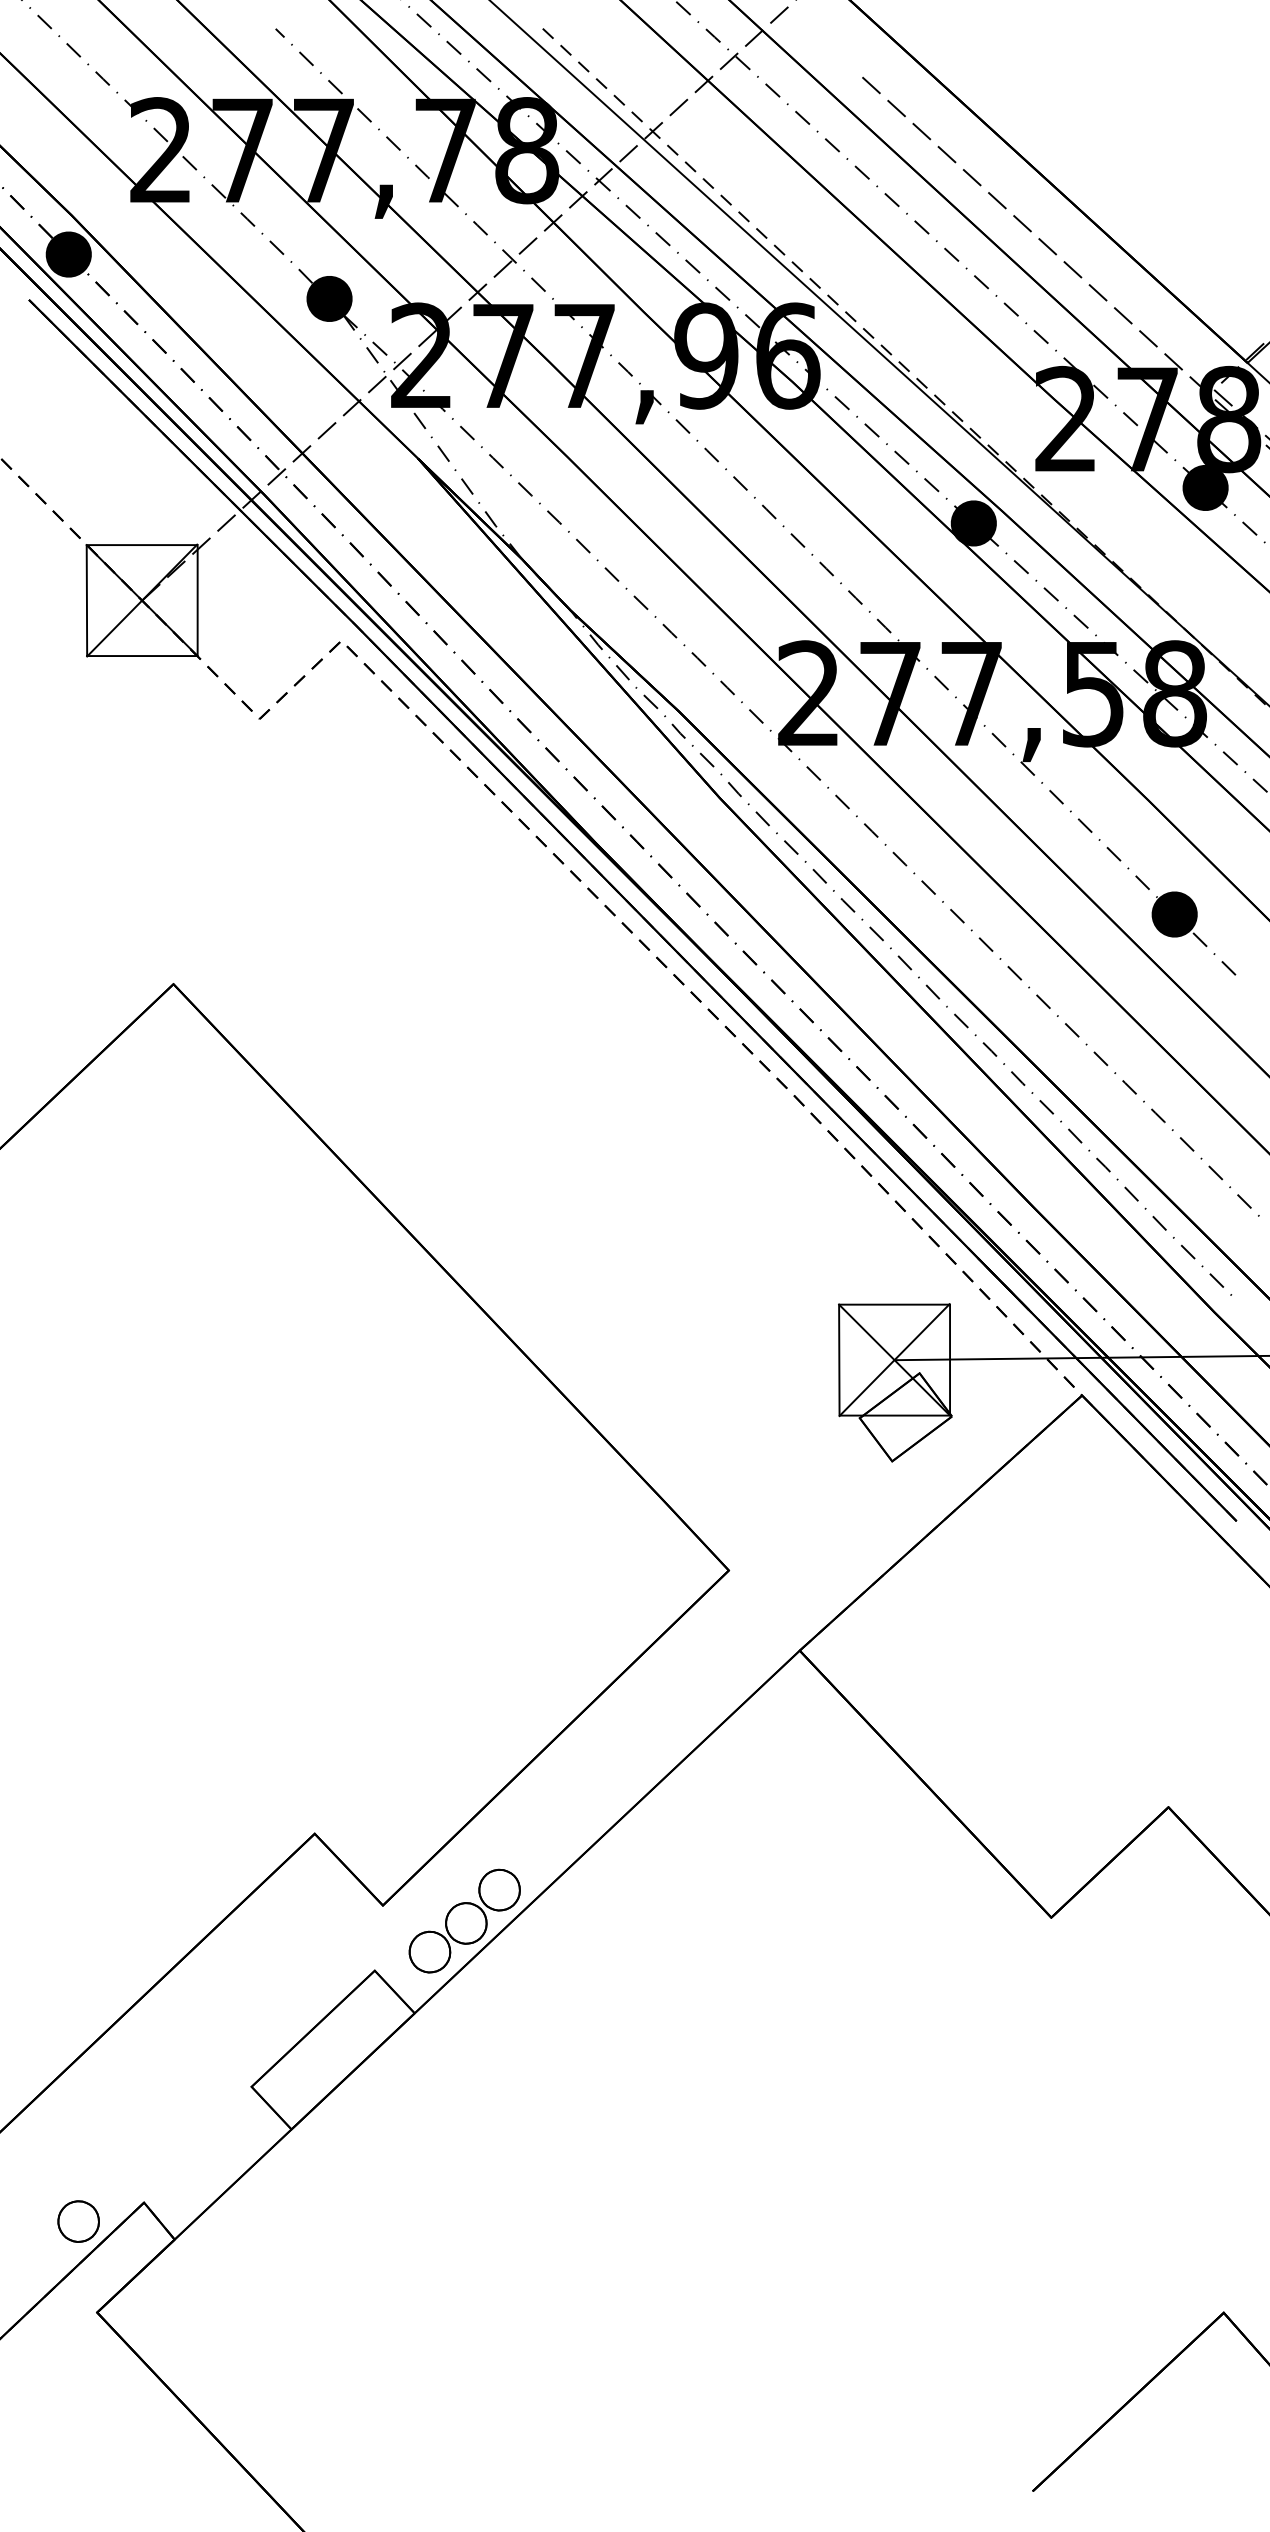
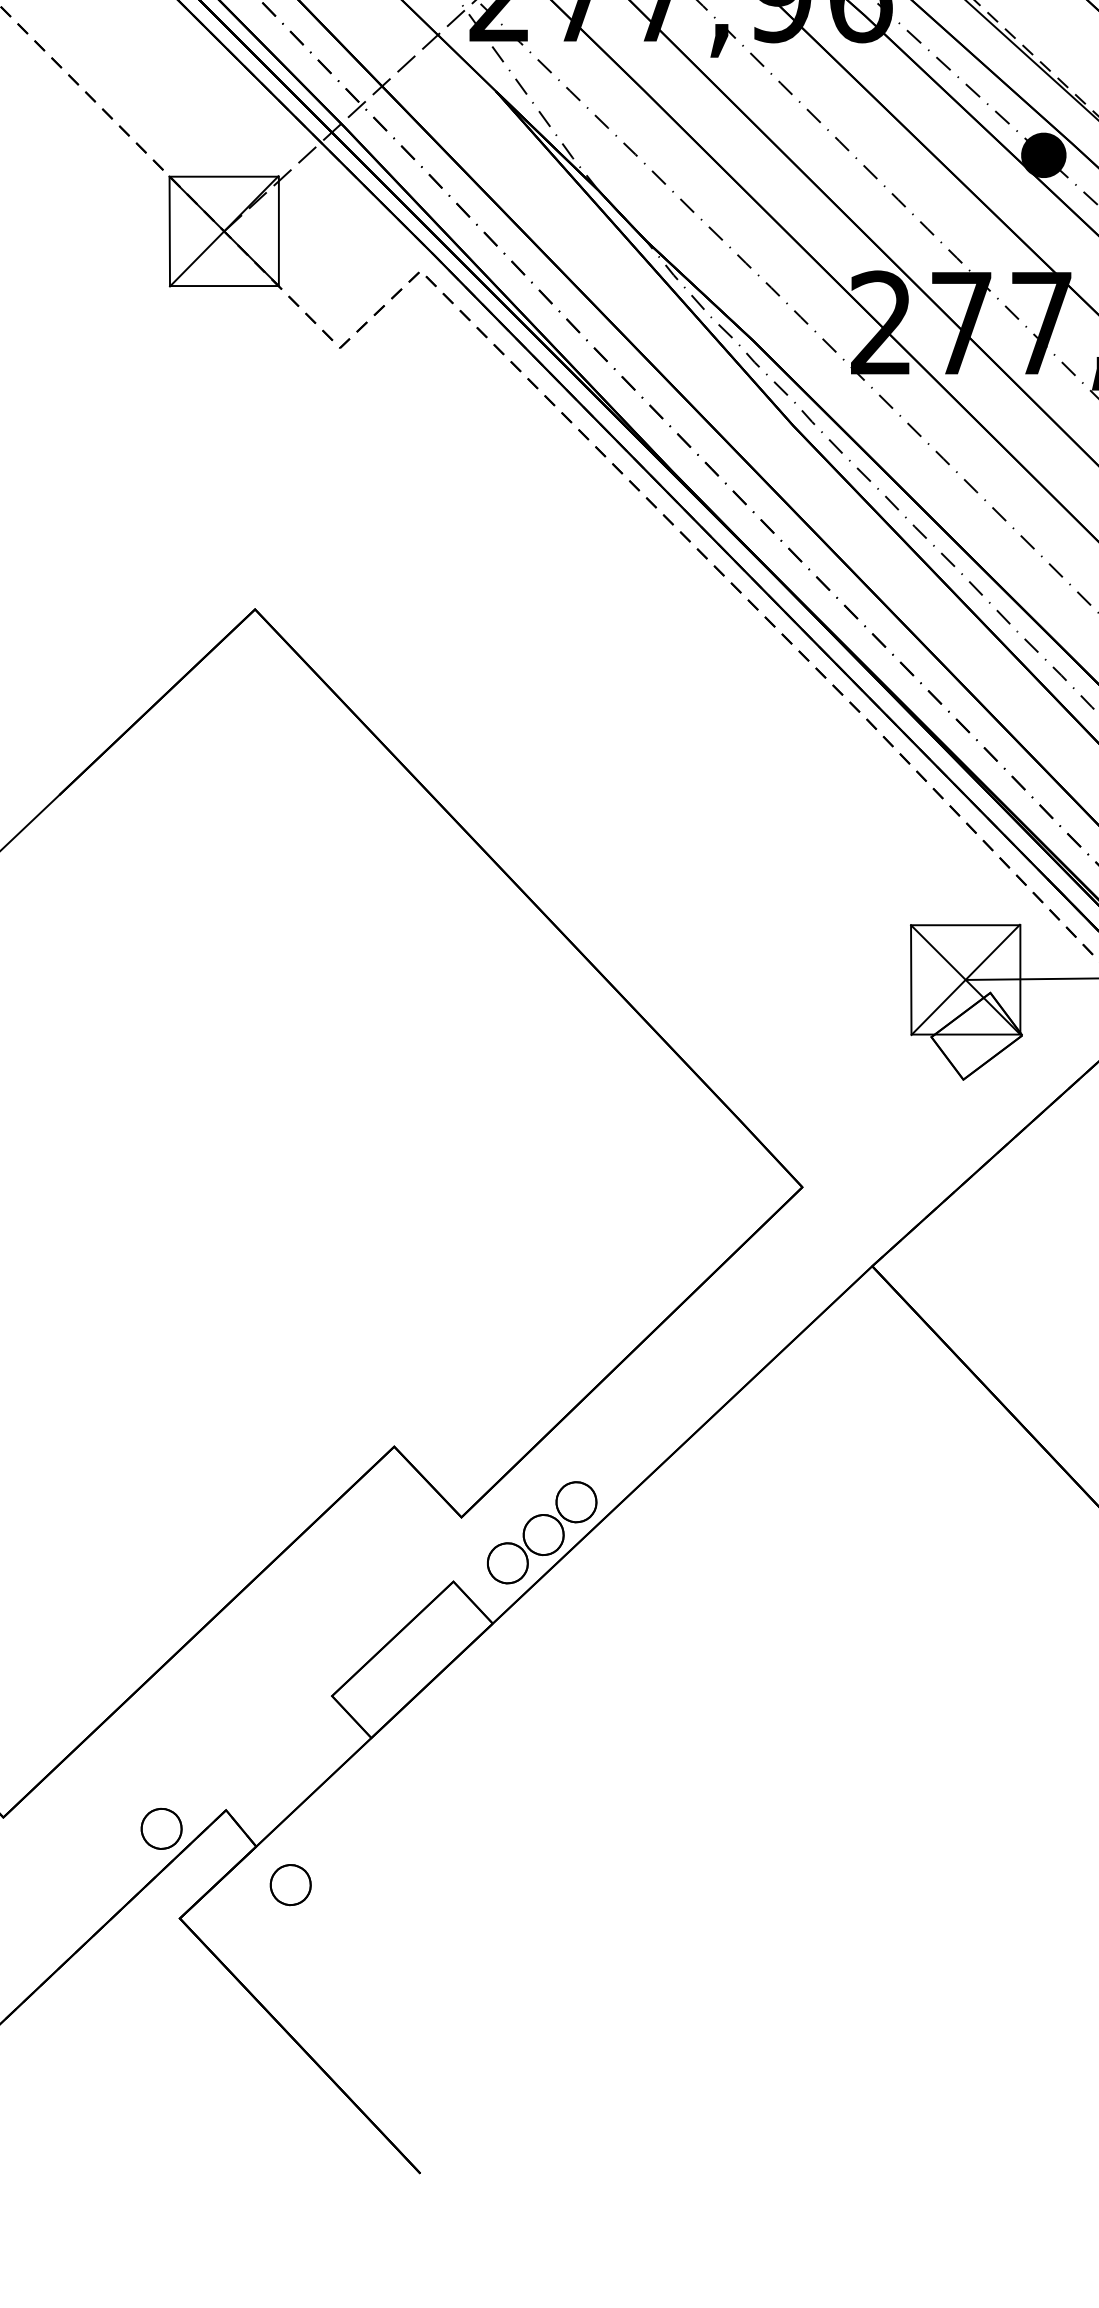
part: (209, 2278) -> (290, 1884), added

